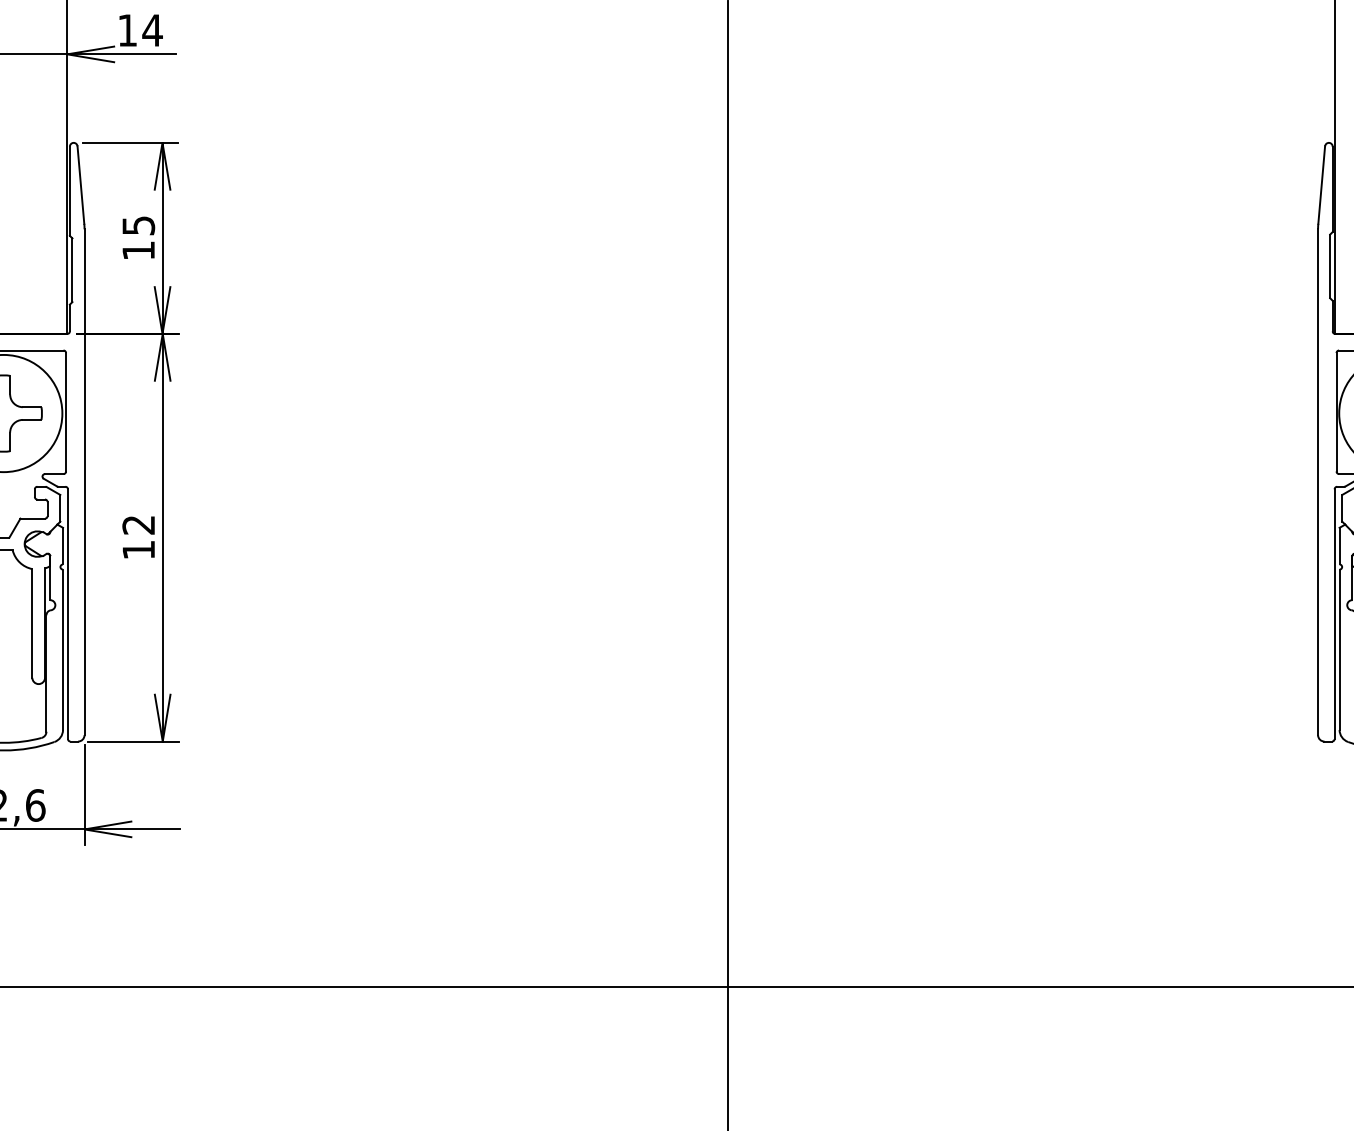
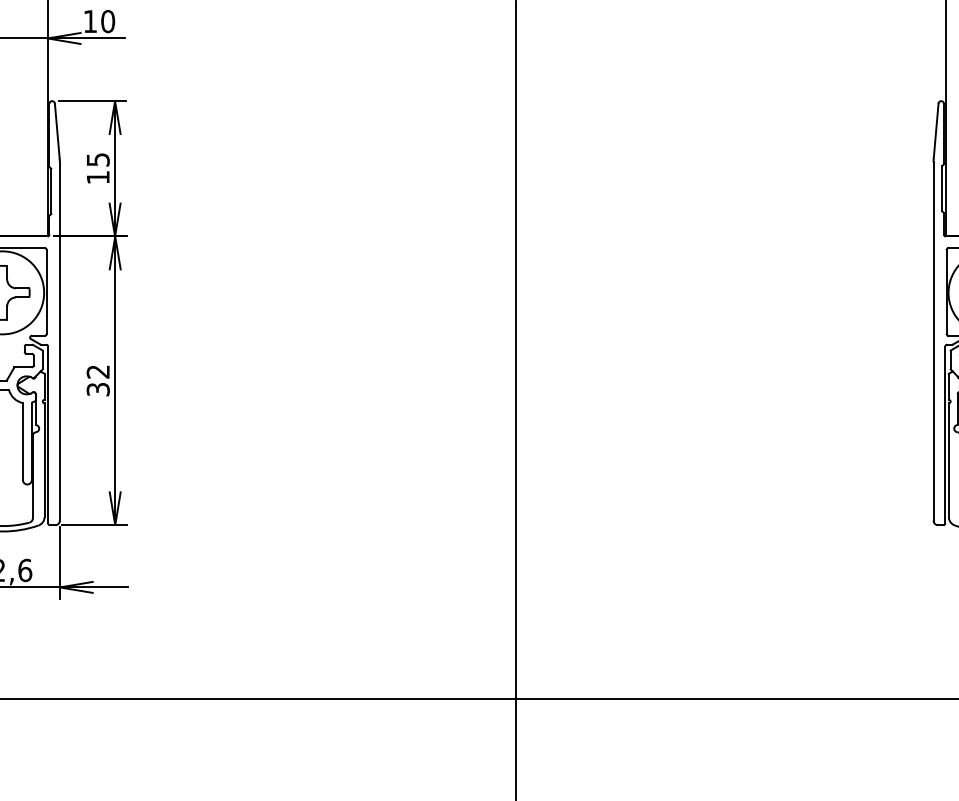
text: (152, 30) -> (107, 21), 14 -> 10
text: (138, 549) -> (98, 389), 12 -> 32

